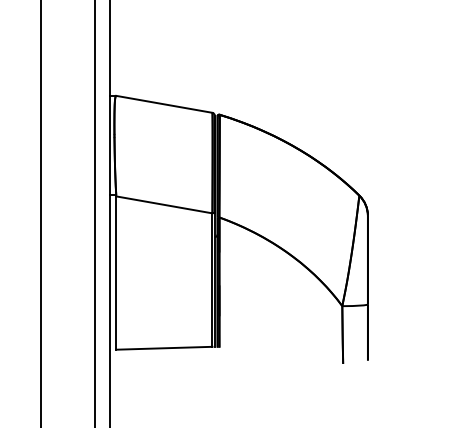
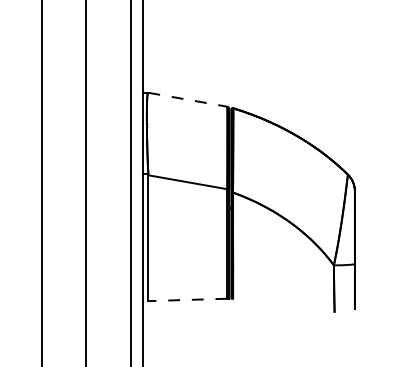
line: (165, 104) -> (188, 99), solid -> dashed
line: (163, 347) -> (187, 299), solid -> dashed

